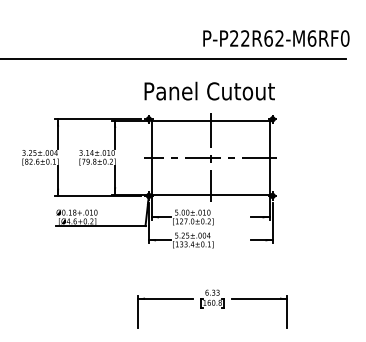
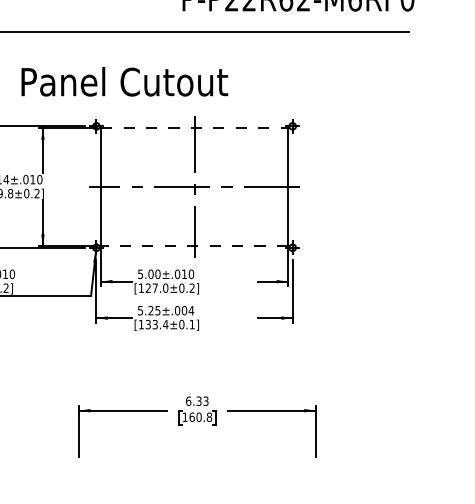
text: (209, 90) -> (124, 80), moved
line: (210, 120) -> (194, 128), solid -> dashed
line: (210, 194) -> (194, 245), solid -> dashed

